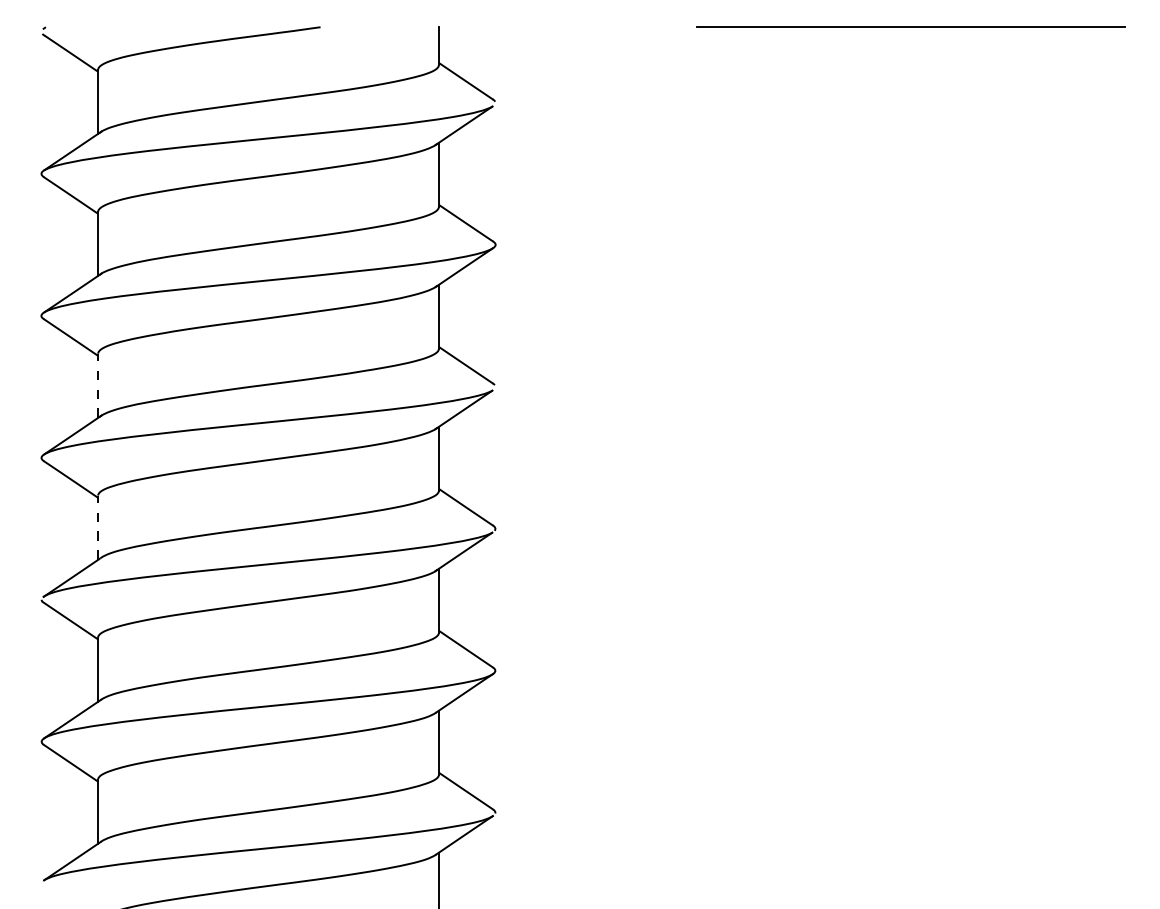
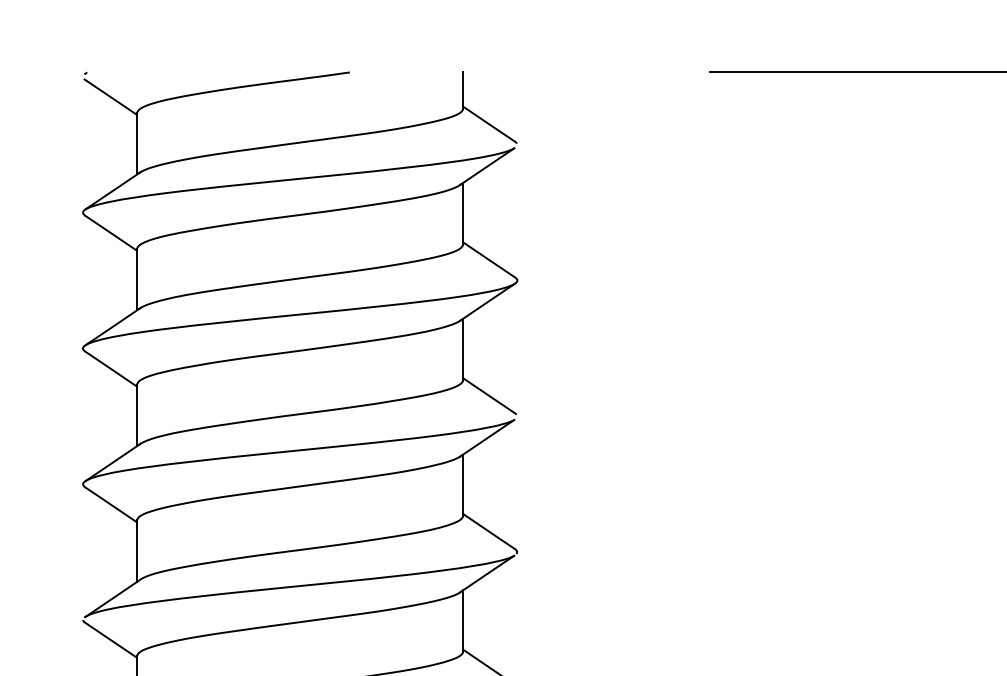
line: (98, 385) -> (137, 415), dashed -> solid
line: (98, 527) -> (137, 550), dashed -> solid

